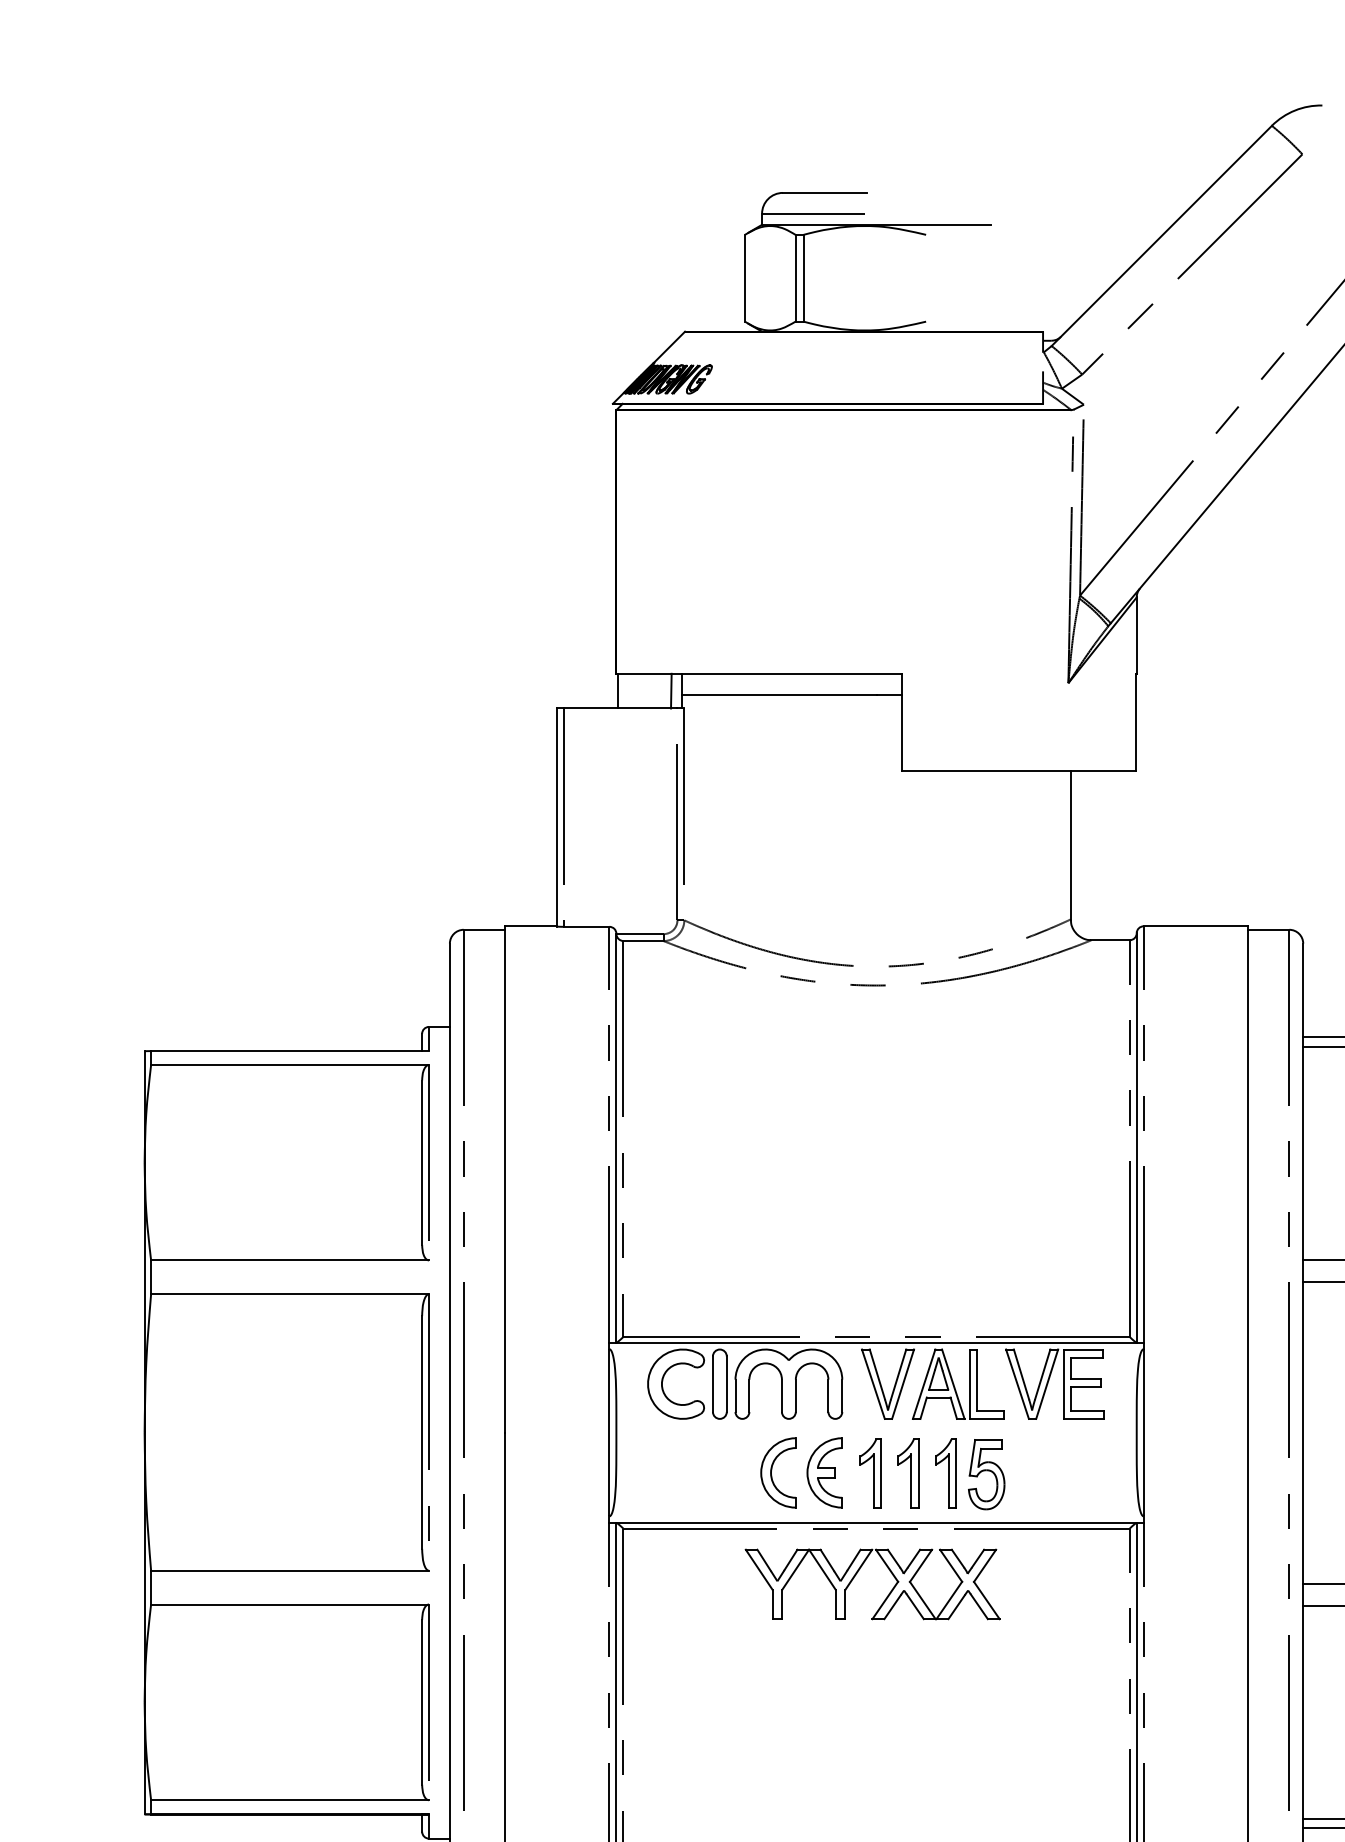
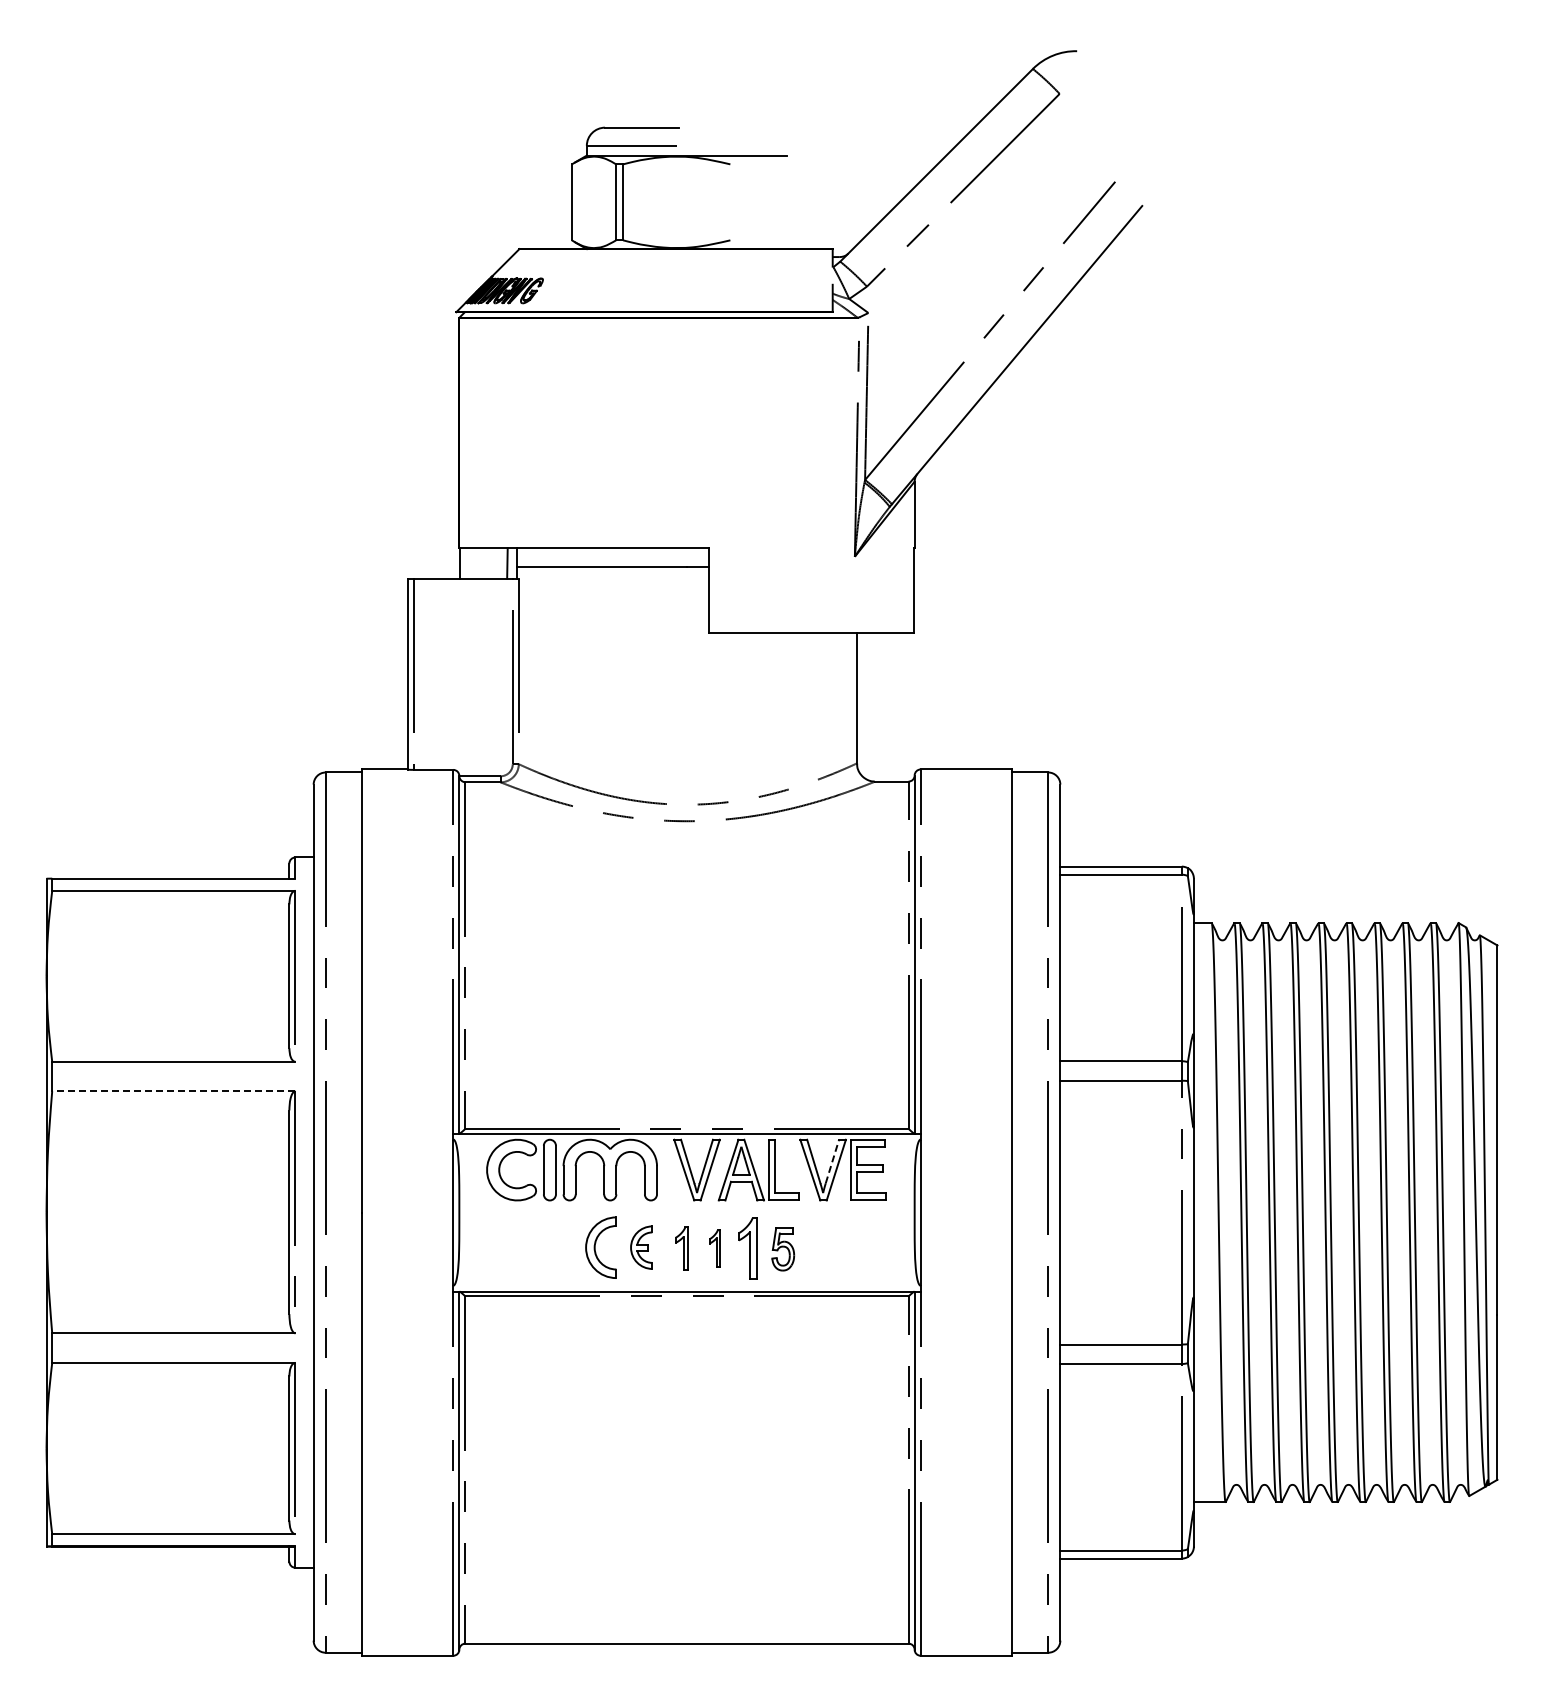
line: (289, 1294) -> (173, 1091), solid -> dashed
line: (1042, 1374) -> (832, 1161), solid -> dashed
part: (824, 1472) -> (641, 1247), size x0.7
part: (870, 1473) -> (681, 1248), size x0.7
part: (907, 1473) -> (714, 1248), size x0.6
part: (985, 1474) -> (782, 1249), size x0.7
part: (858, 1572) -> (671, 1334), removed

